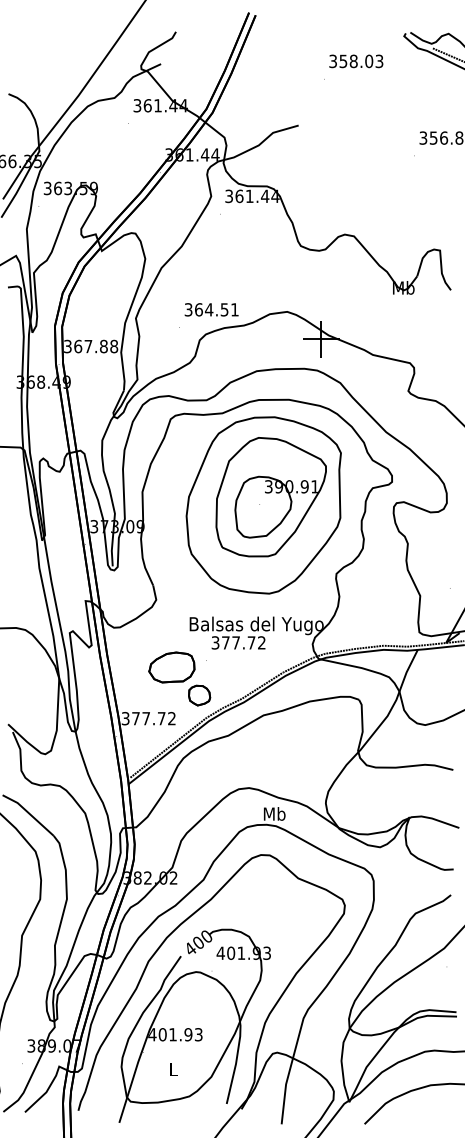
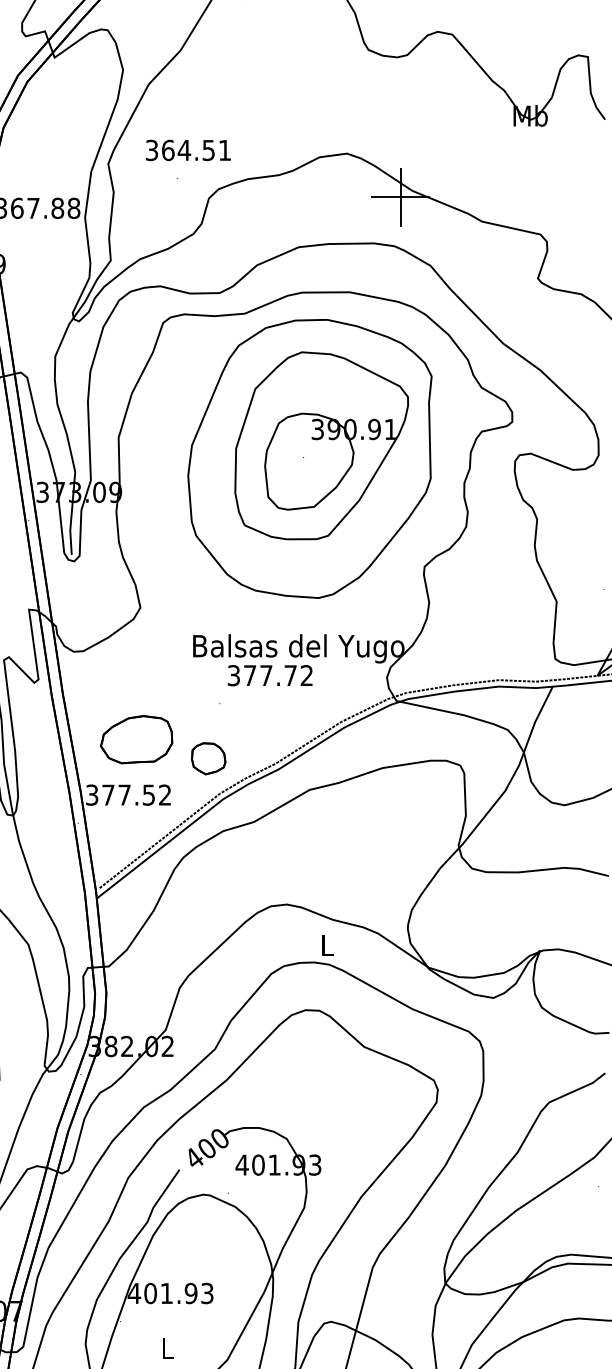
text: (211, 309) -> (188, 149), moved
part: (171, 667) -> (136, 739), moved
text: (161, 718) -> (148, 794), 377.72 -> 377.52
text: (274, 813) -> (326, 944), Mb -> L

